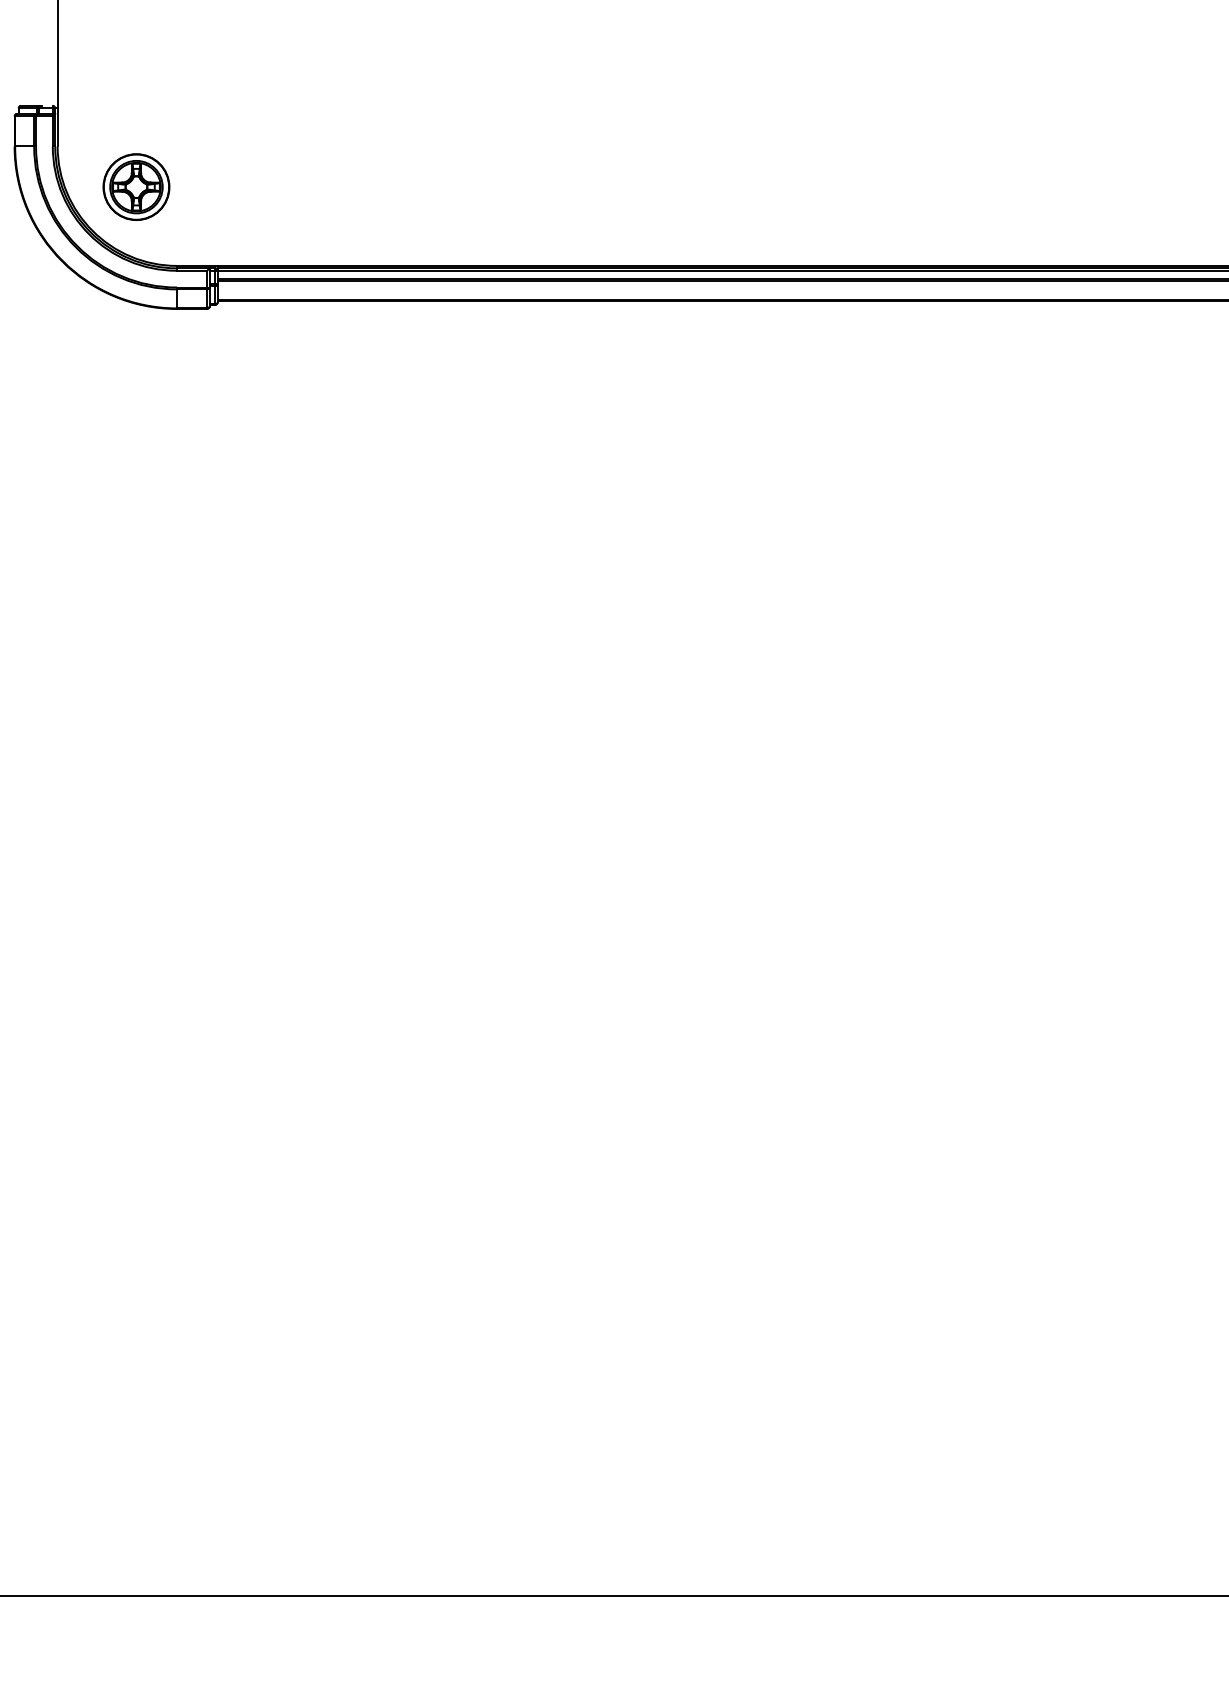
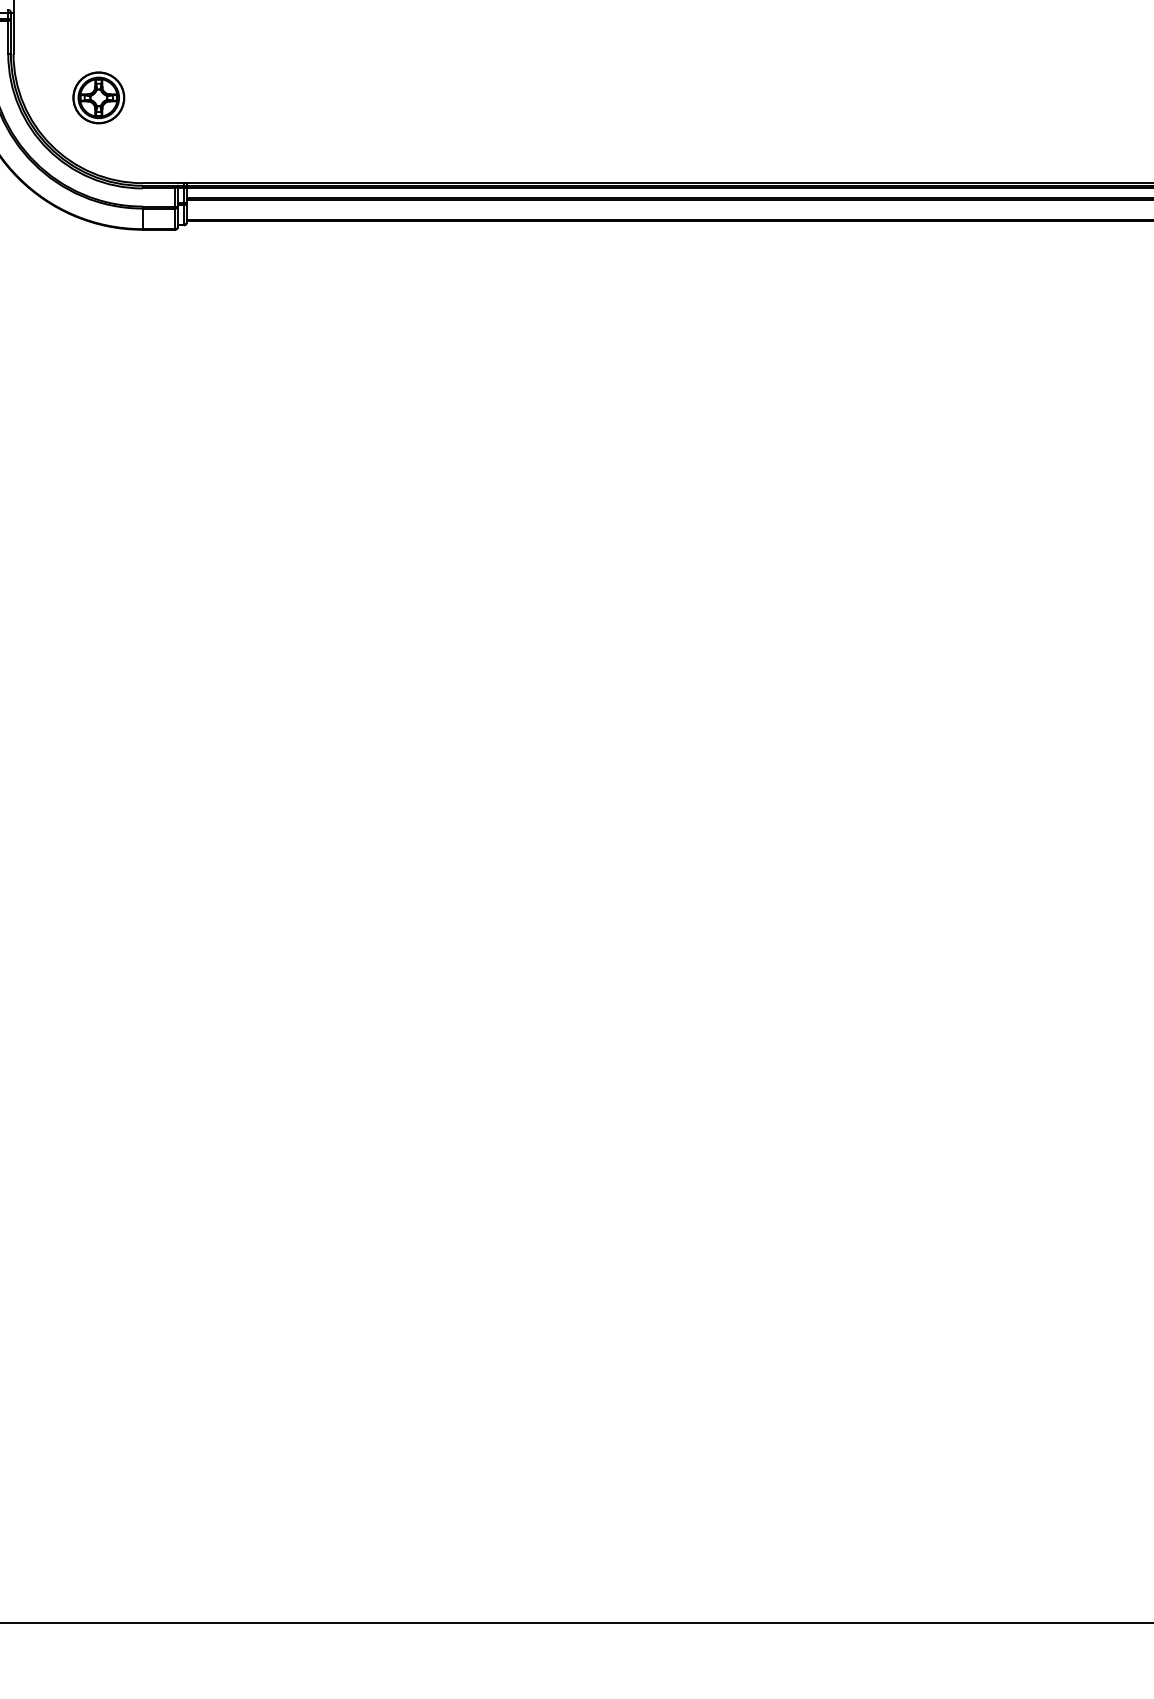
part: (136, 186) -> (98, 97), size x0.71

